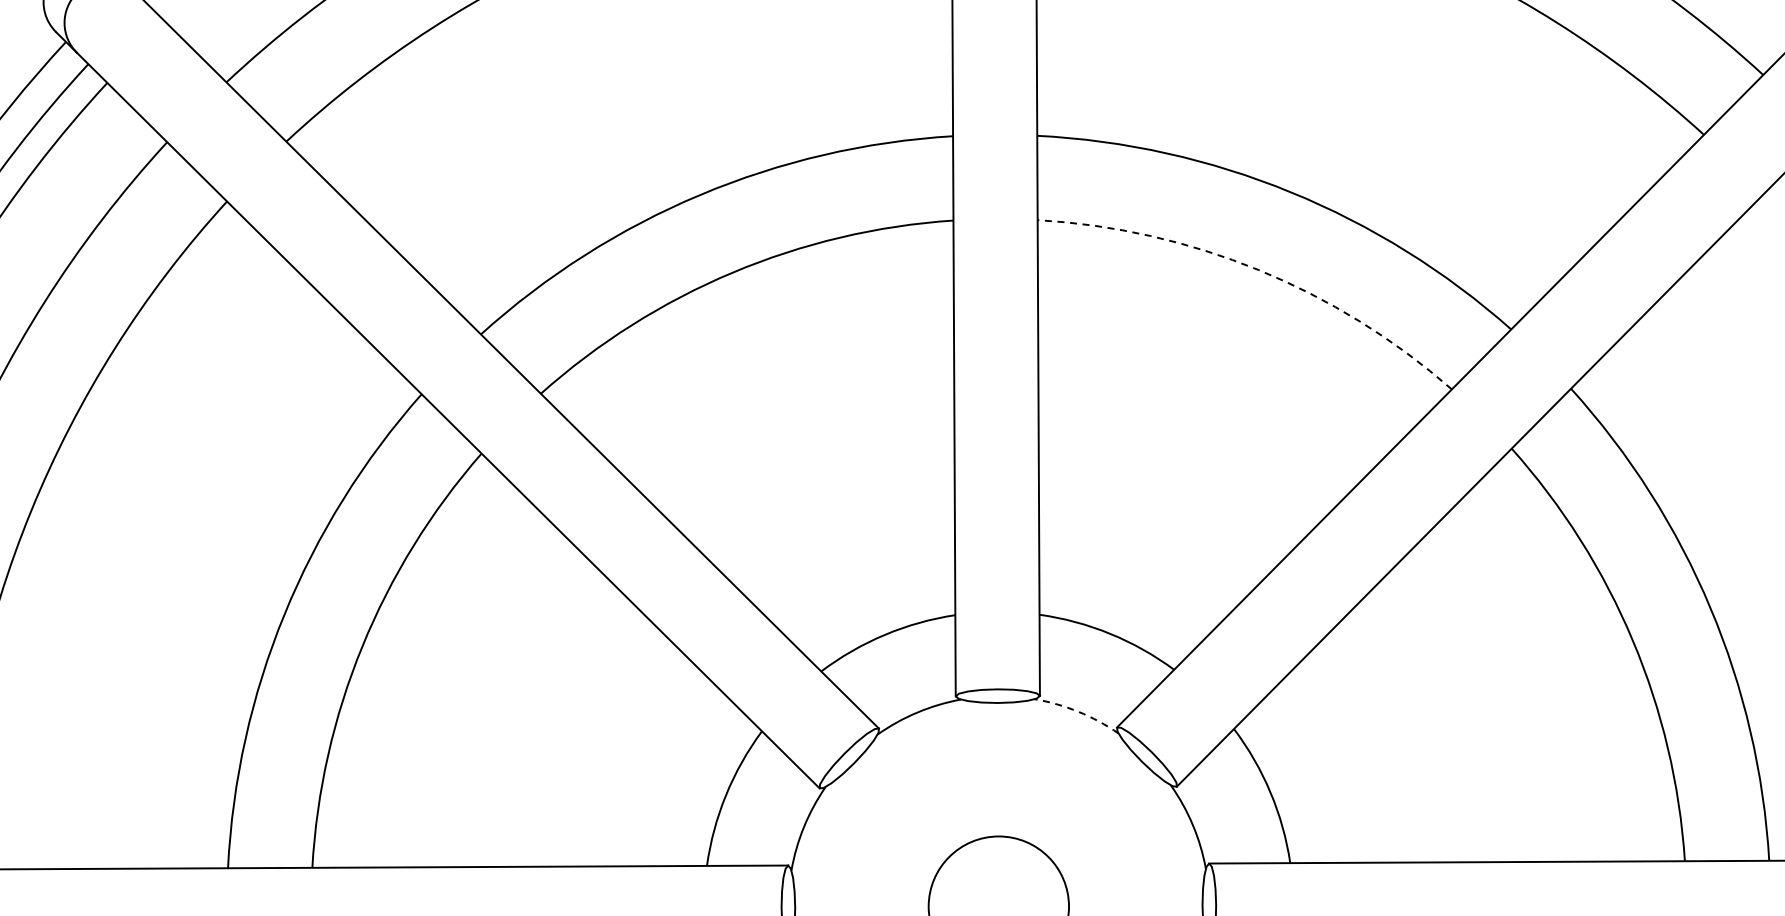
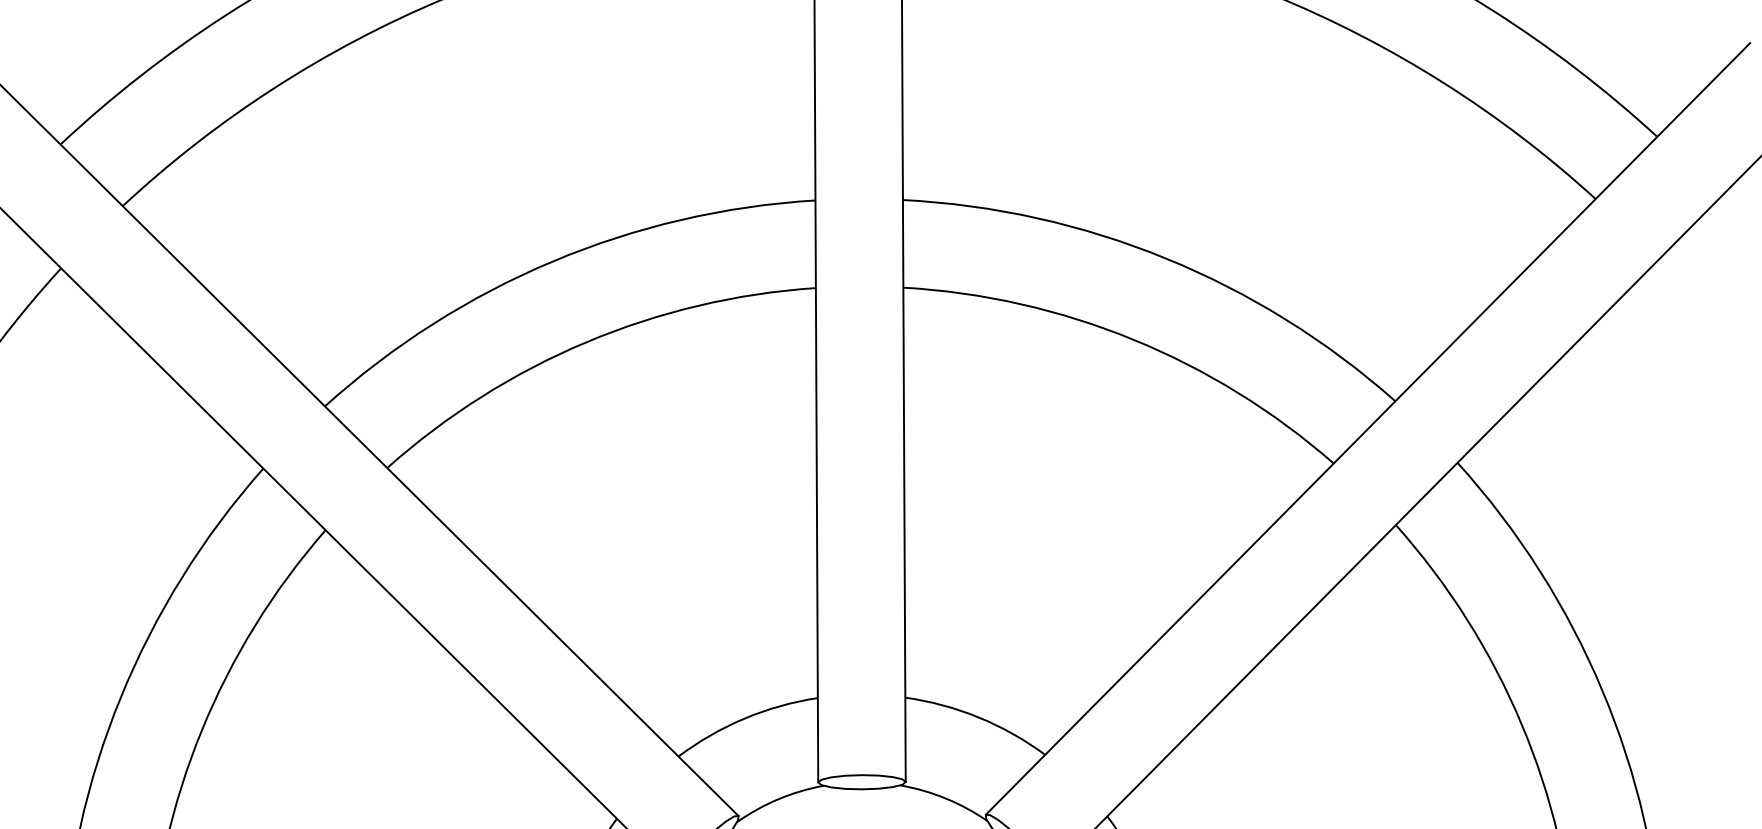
arc: (1258, 270) -> (1132, 339), dashed -> solid
arc: (1078, 711) -> (945, 798), dashed -> solid

